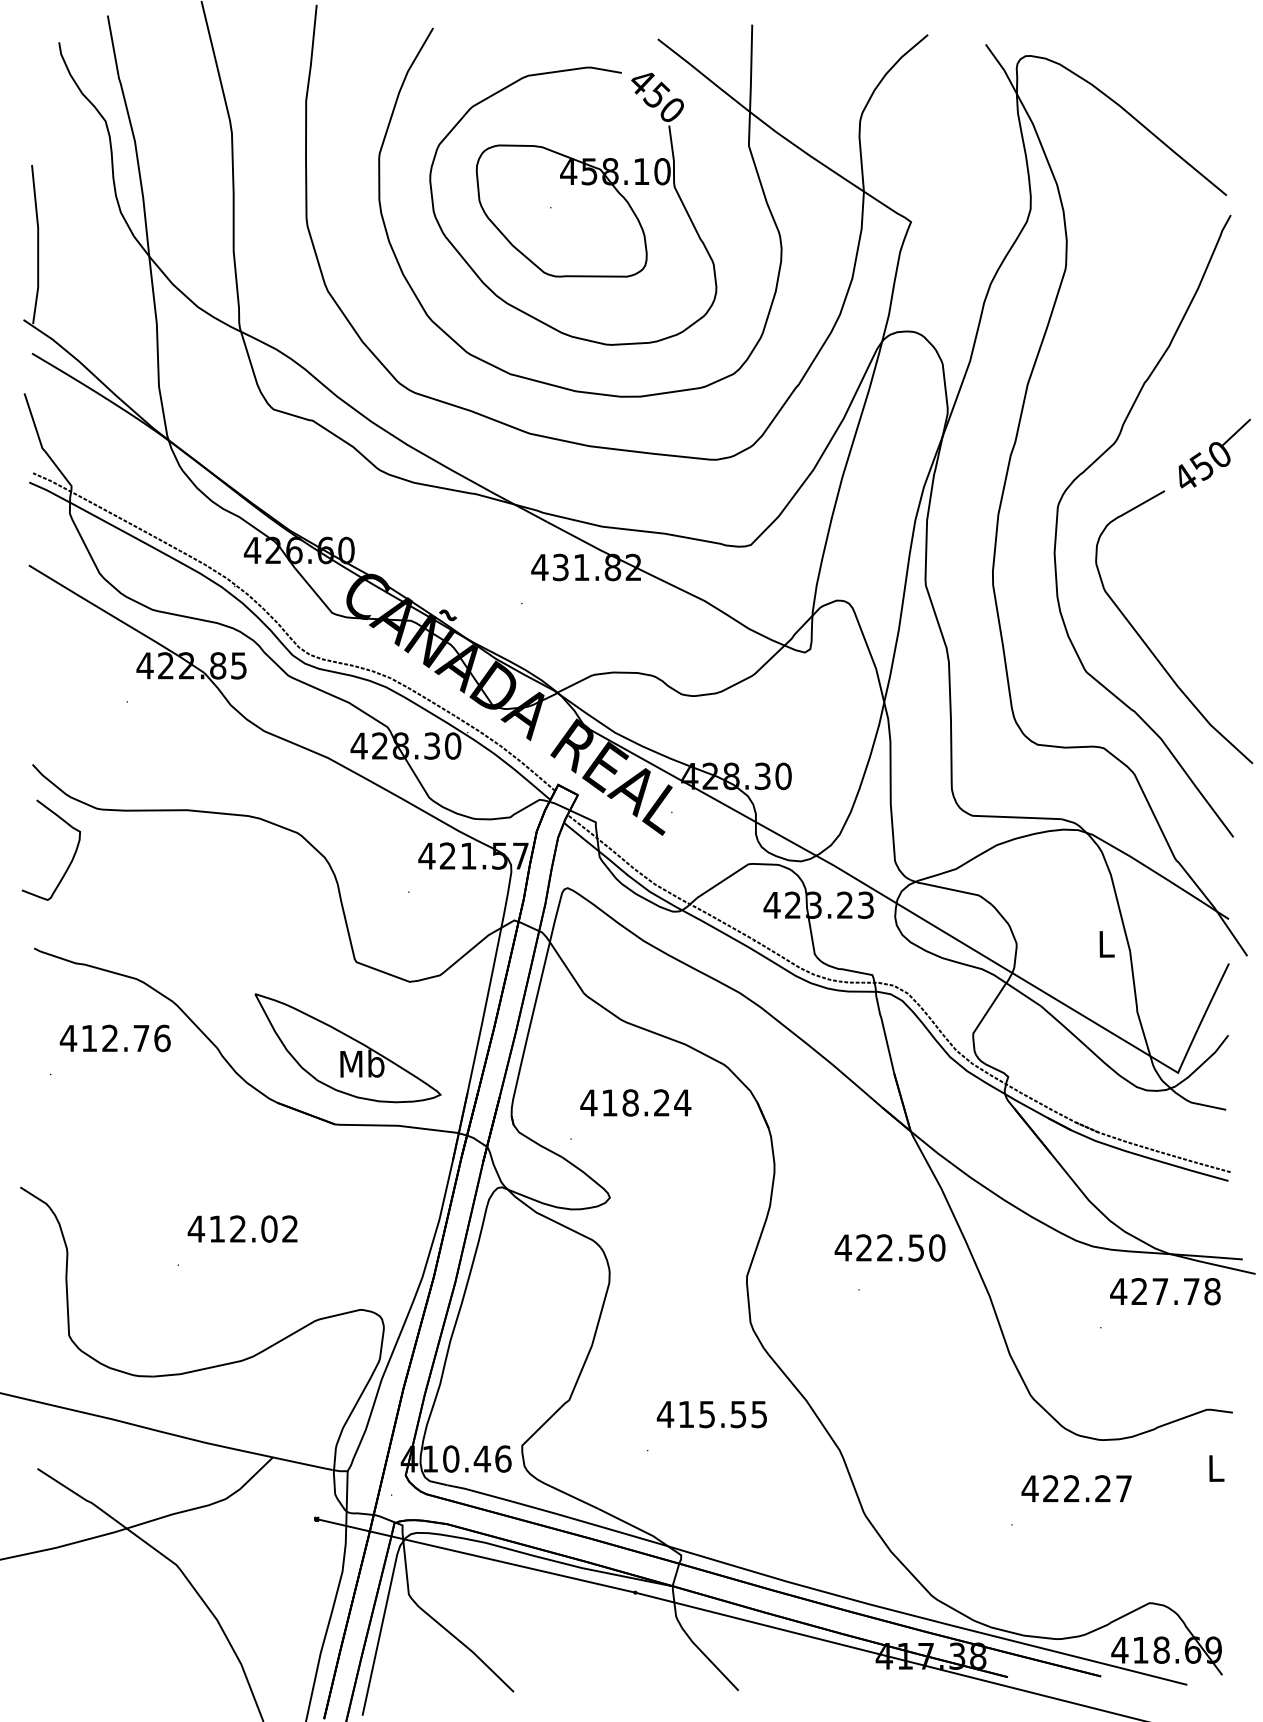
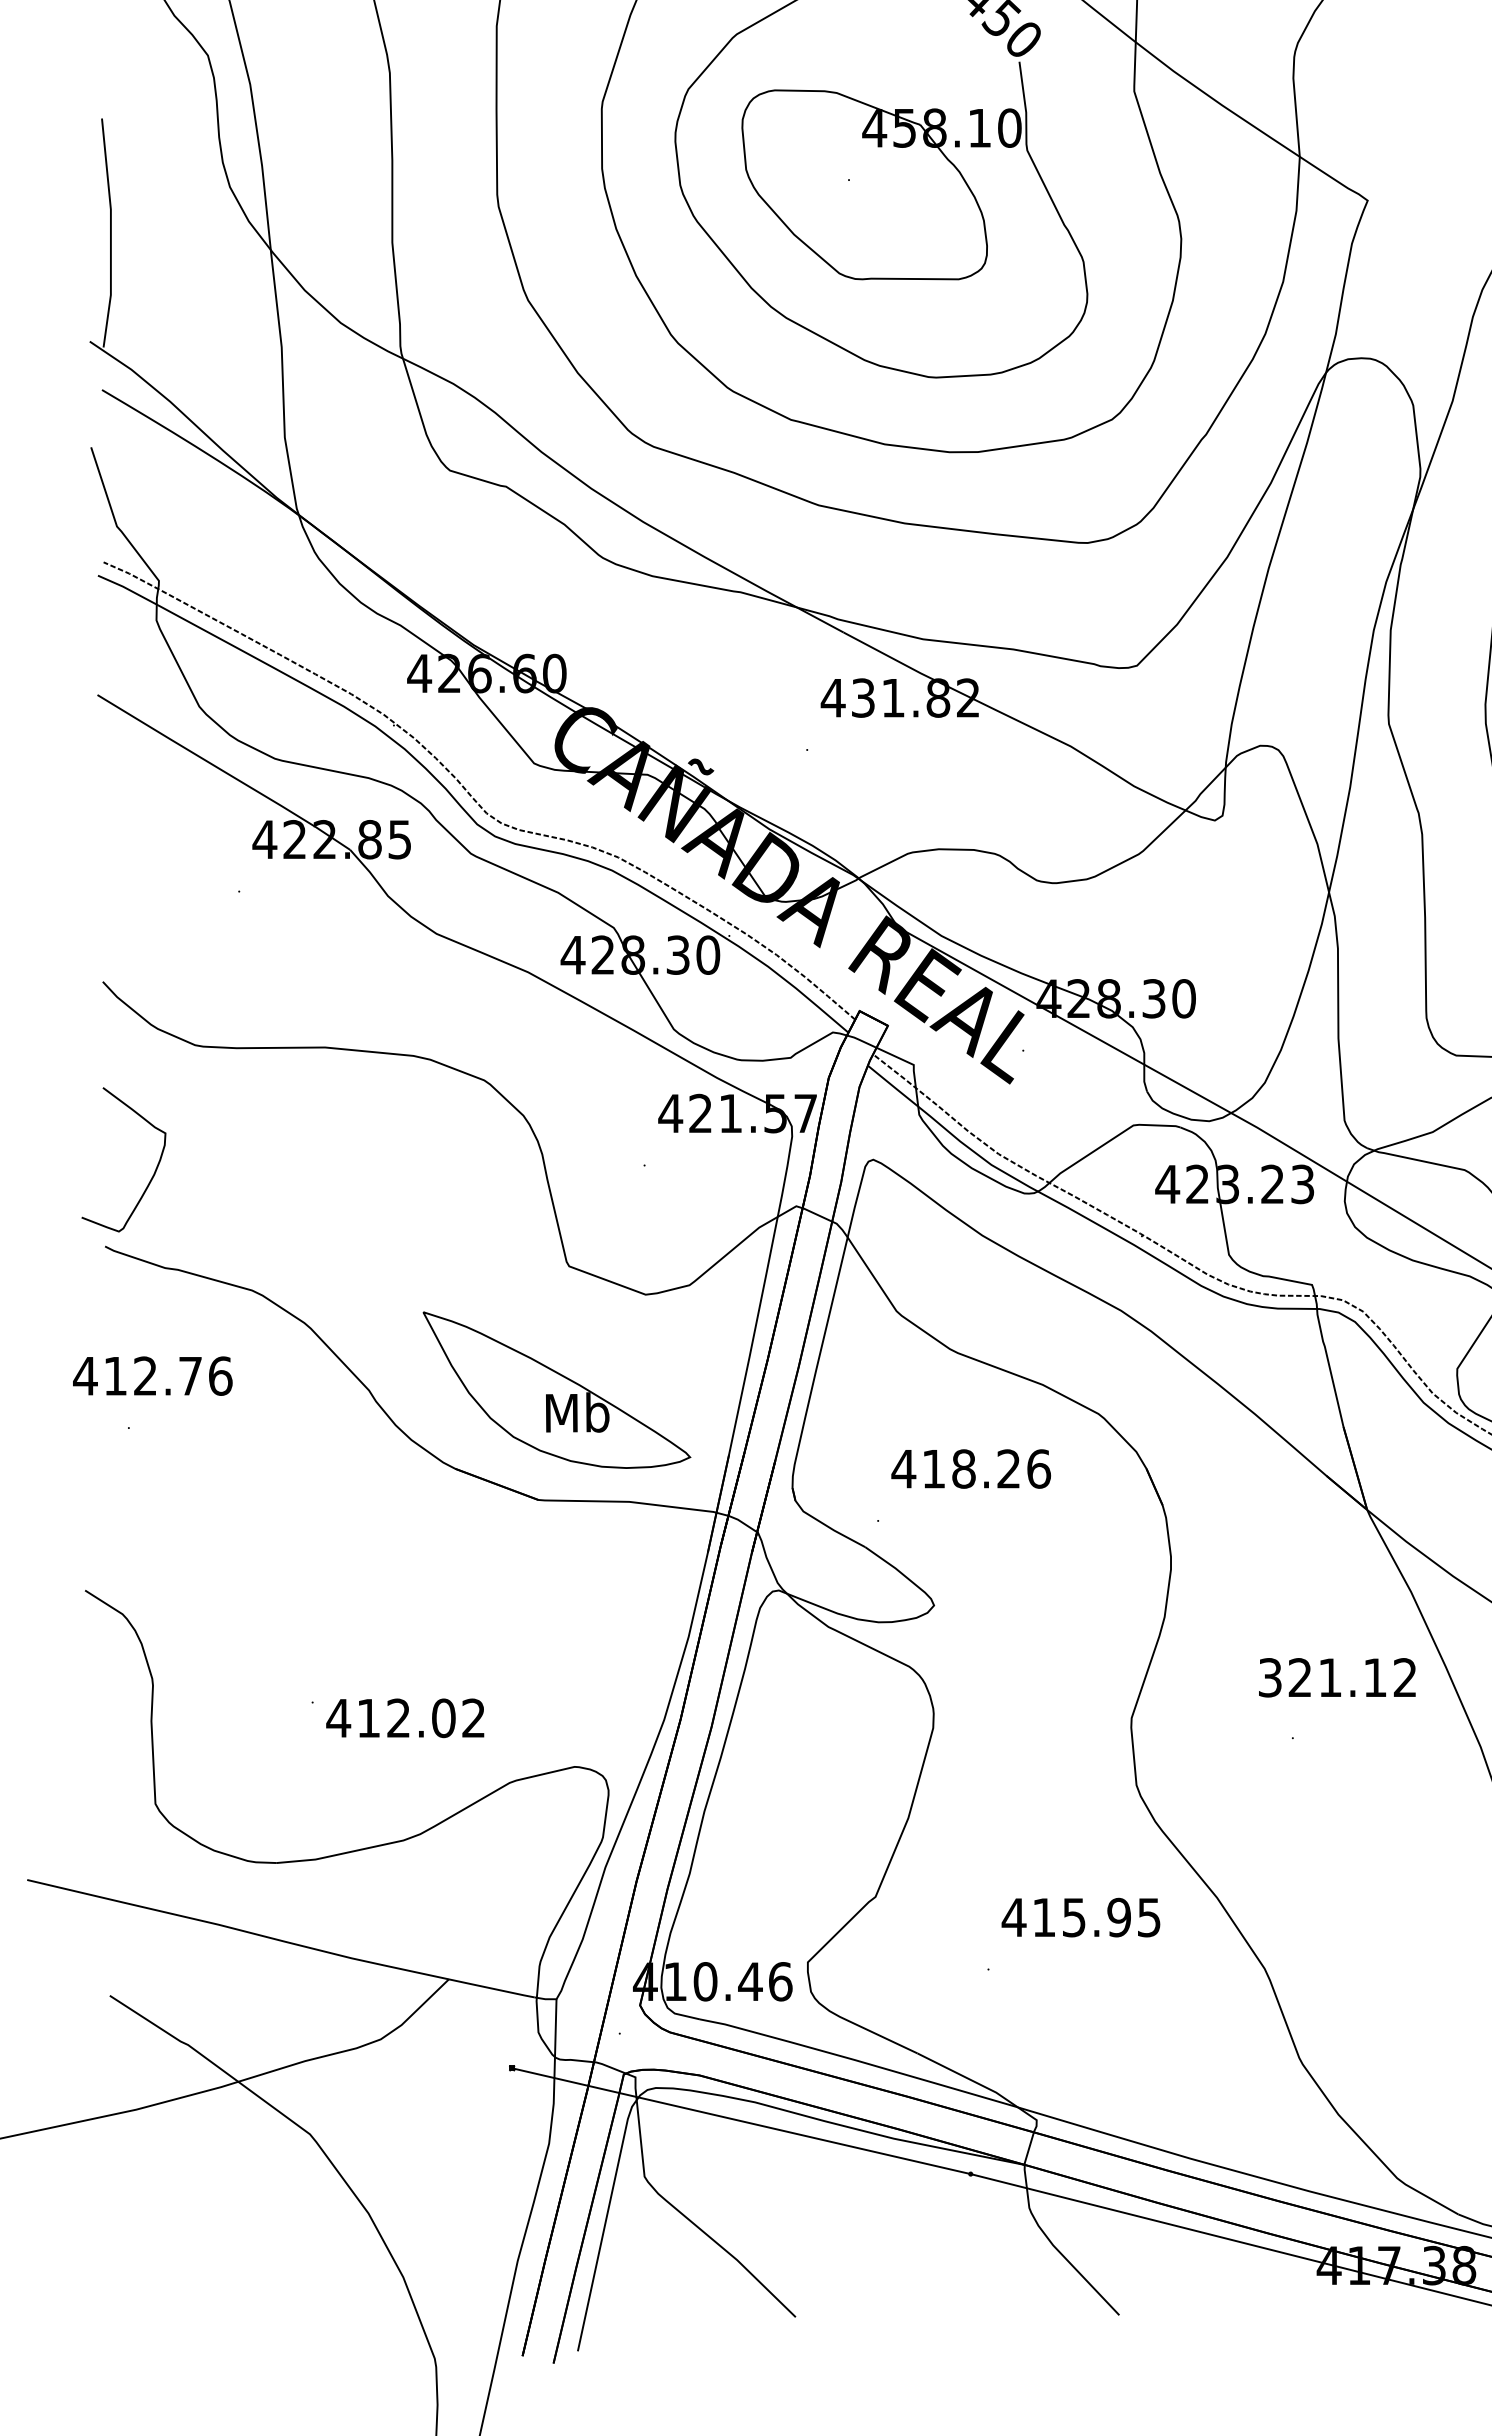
curve: (71, 859) -> (153, 1173), moved
text: (114, 1038) -> (151, 1376), moved
text: (682, 1102) -> (1038, 1468), 418.24 -> 418.26
text: (242, 1228) -> (405, 1717), moved
text: (889, 1247) -> (1336, 1677), 422.50 -> 321.12
text: (738, 1413) -> (1119, 1916), 415.55 -> 415.95

